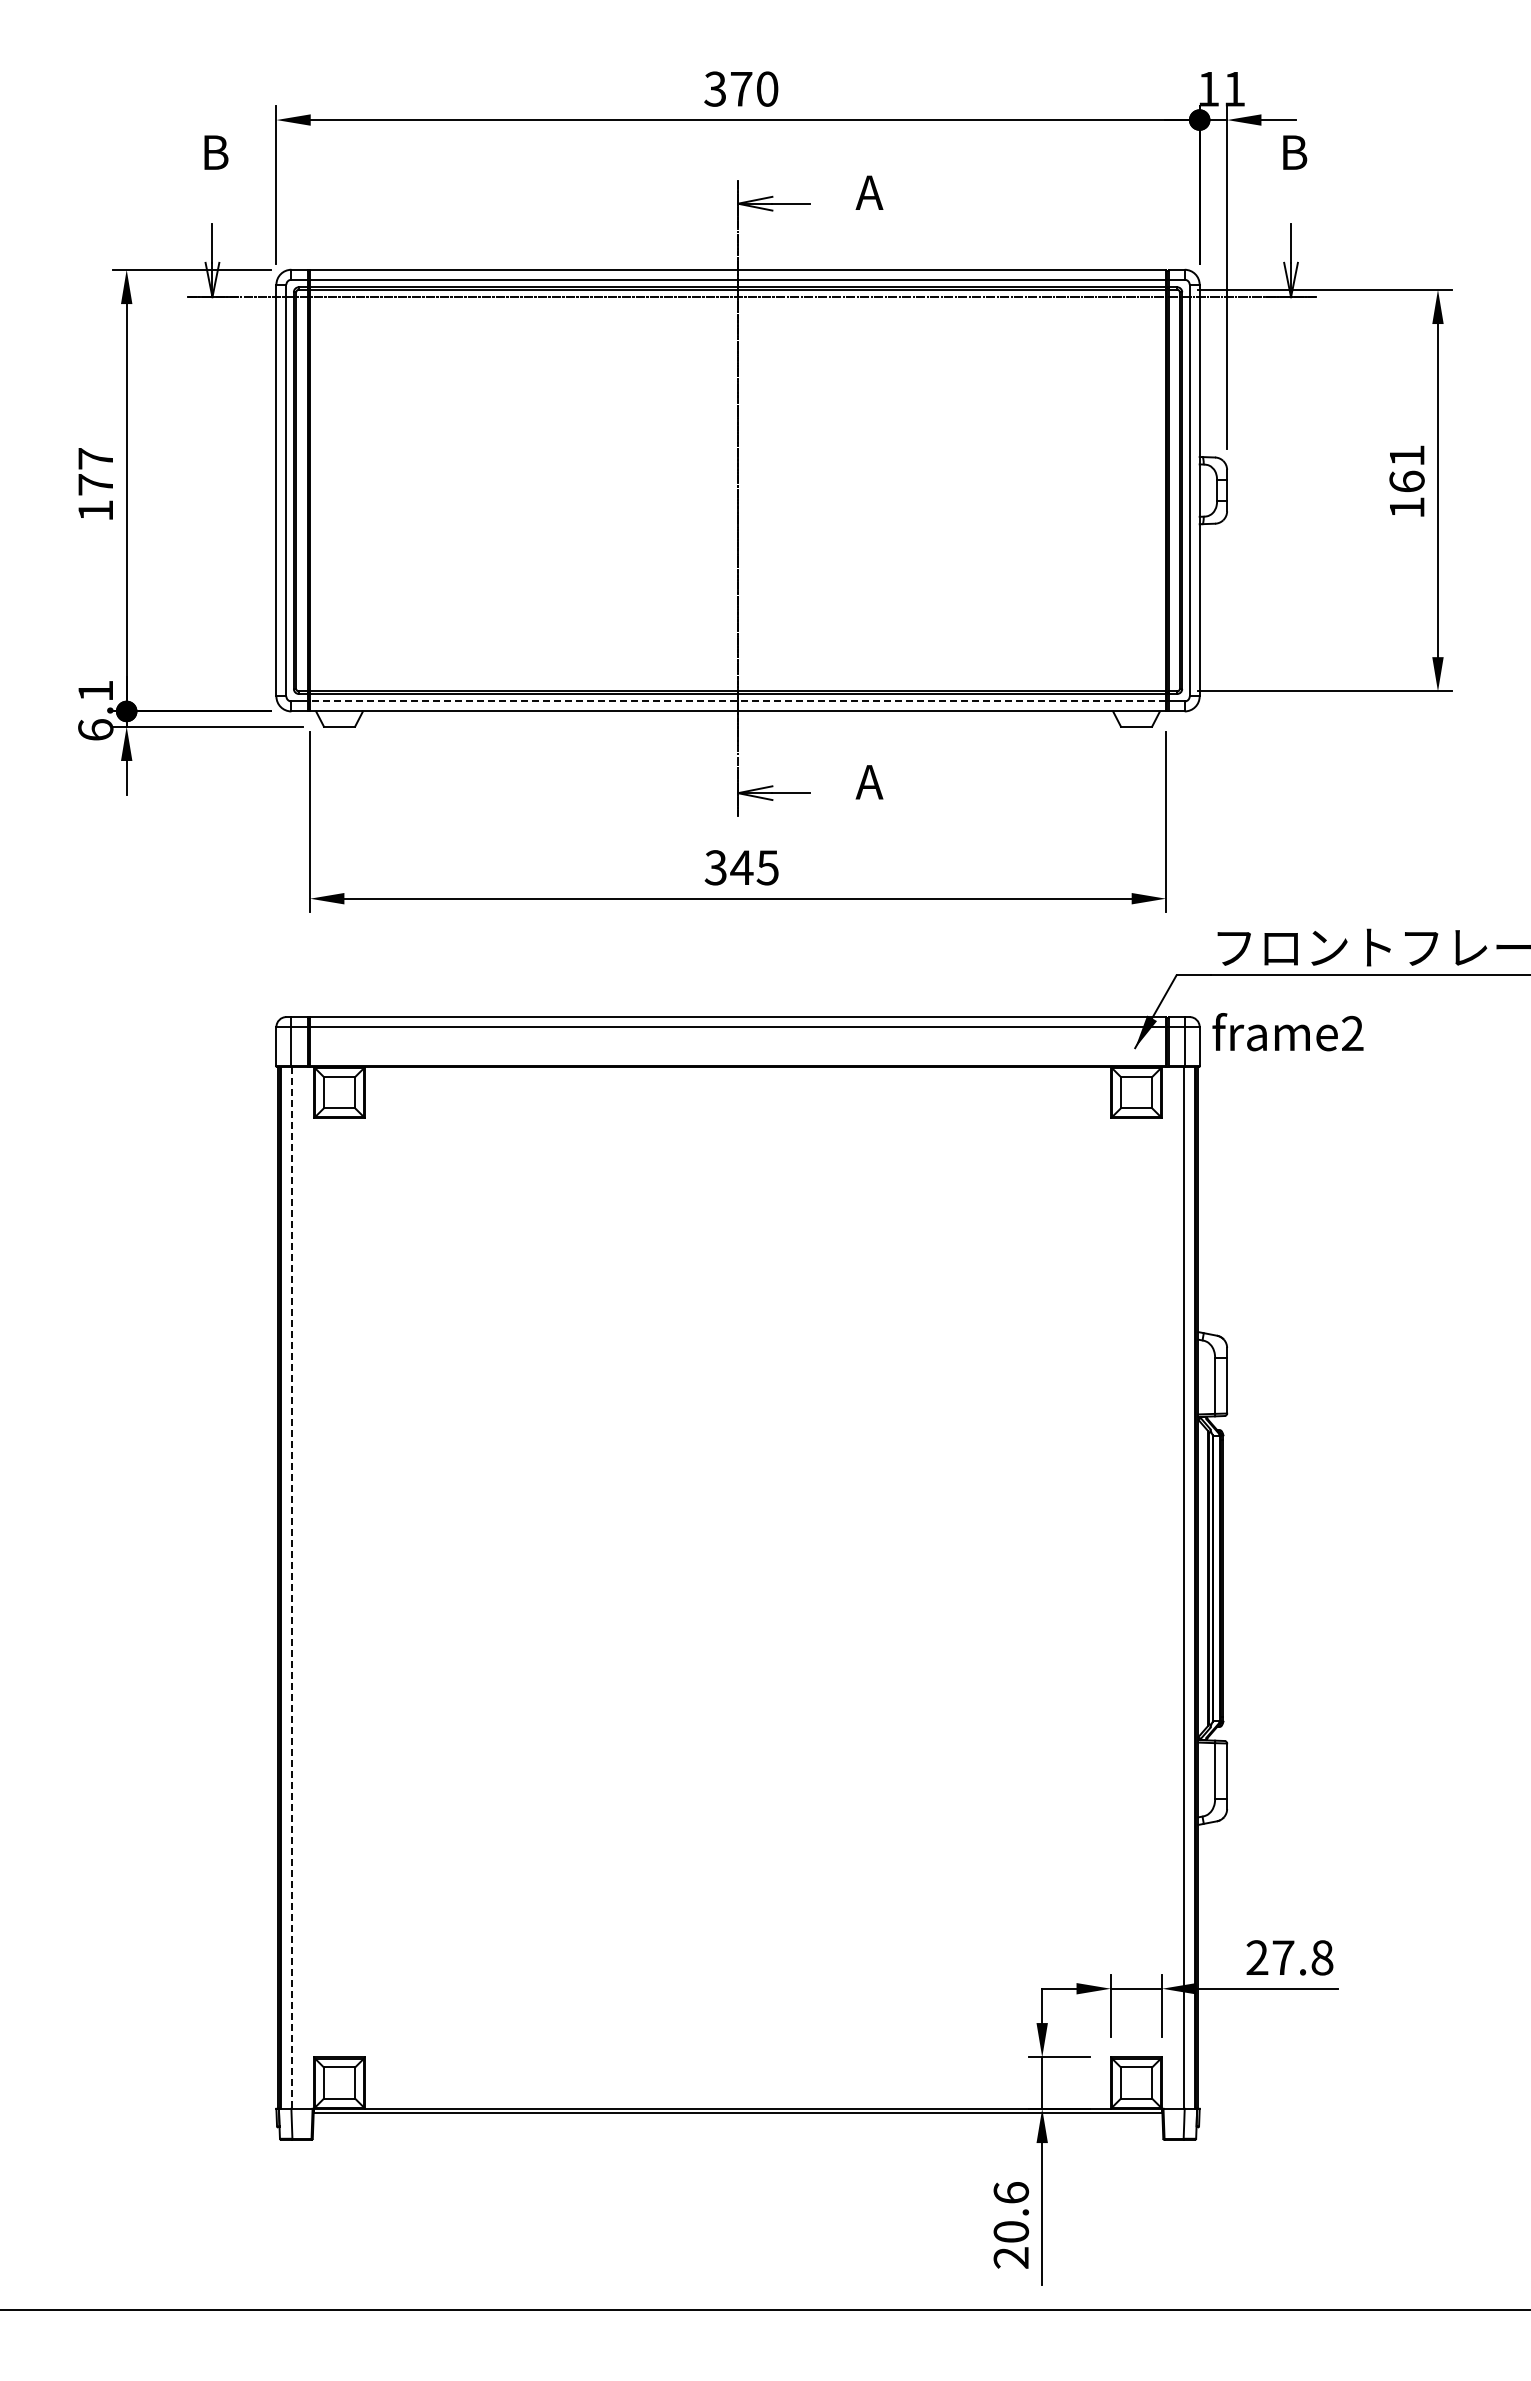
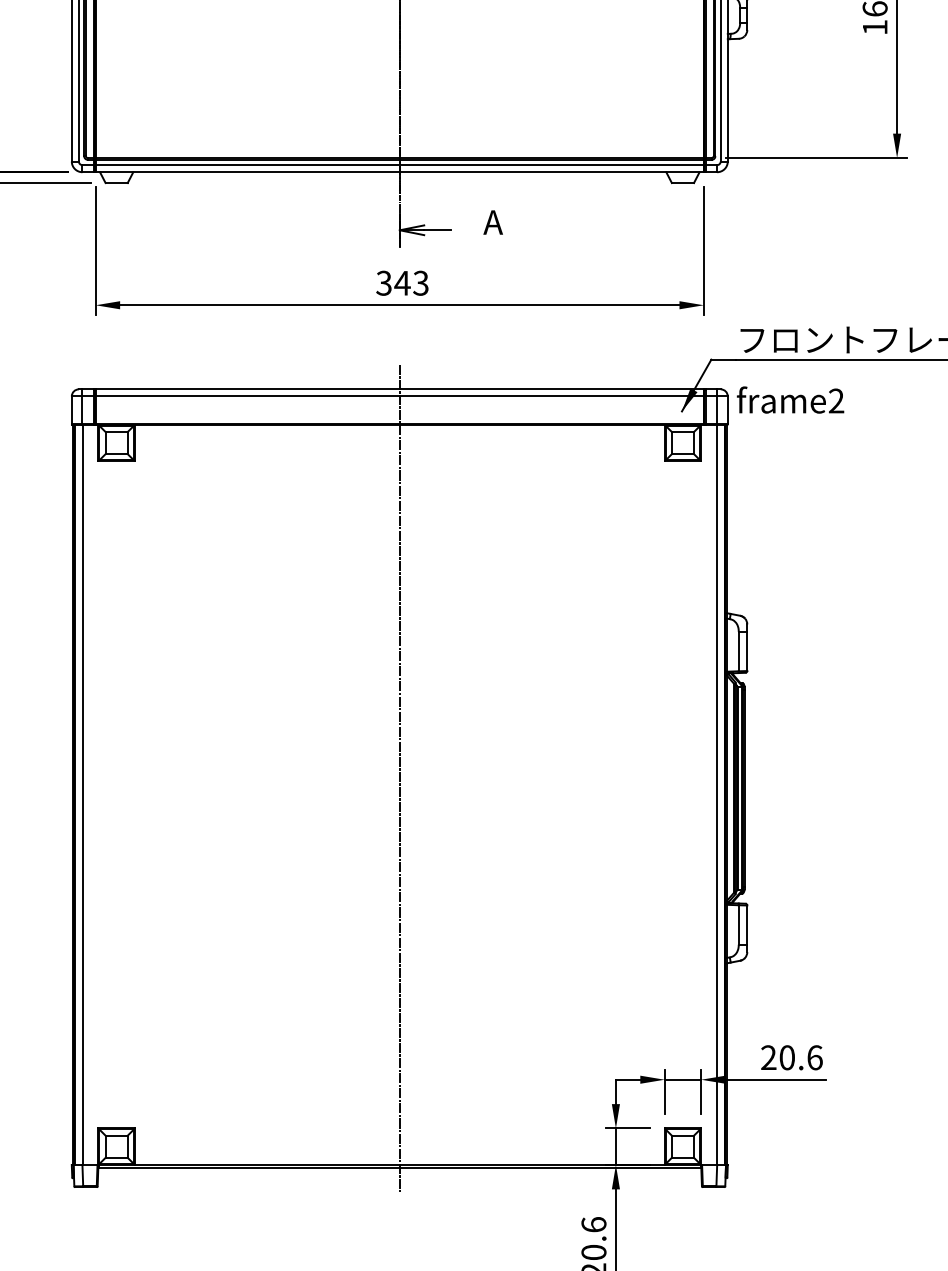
line: (738, 701) -> (400, 165), dashed -> solid
text: (767, 867) -> (420, 283), 345 -> 343
line: (738, 1564) -> (400, 778), added
line: (292, 1587) -> (83, 794), dashed -> solid
text: (1302, 1957) -> (800, 1057), 27.8 -> 20.6

